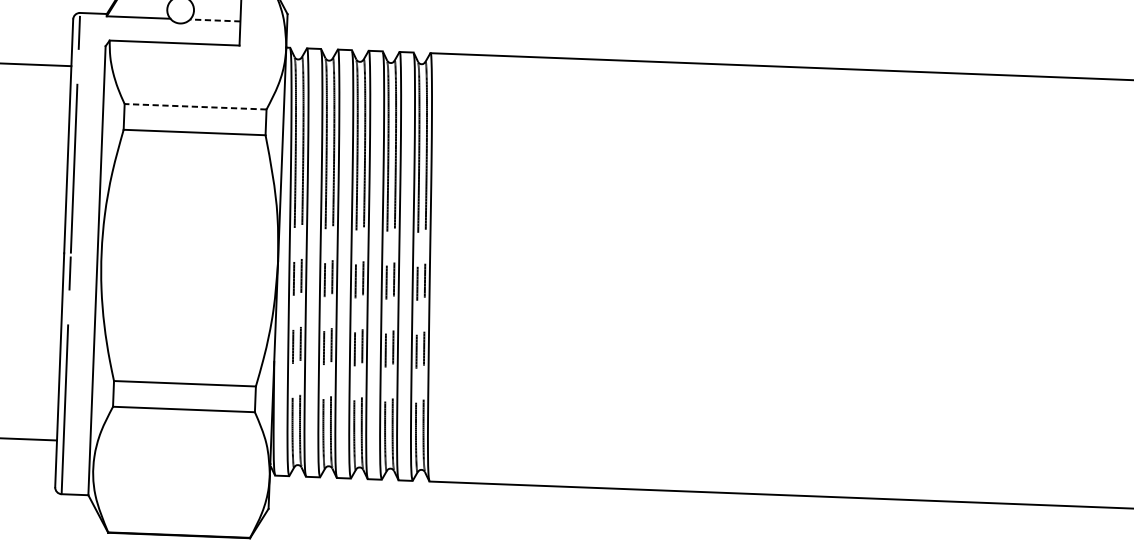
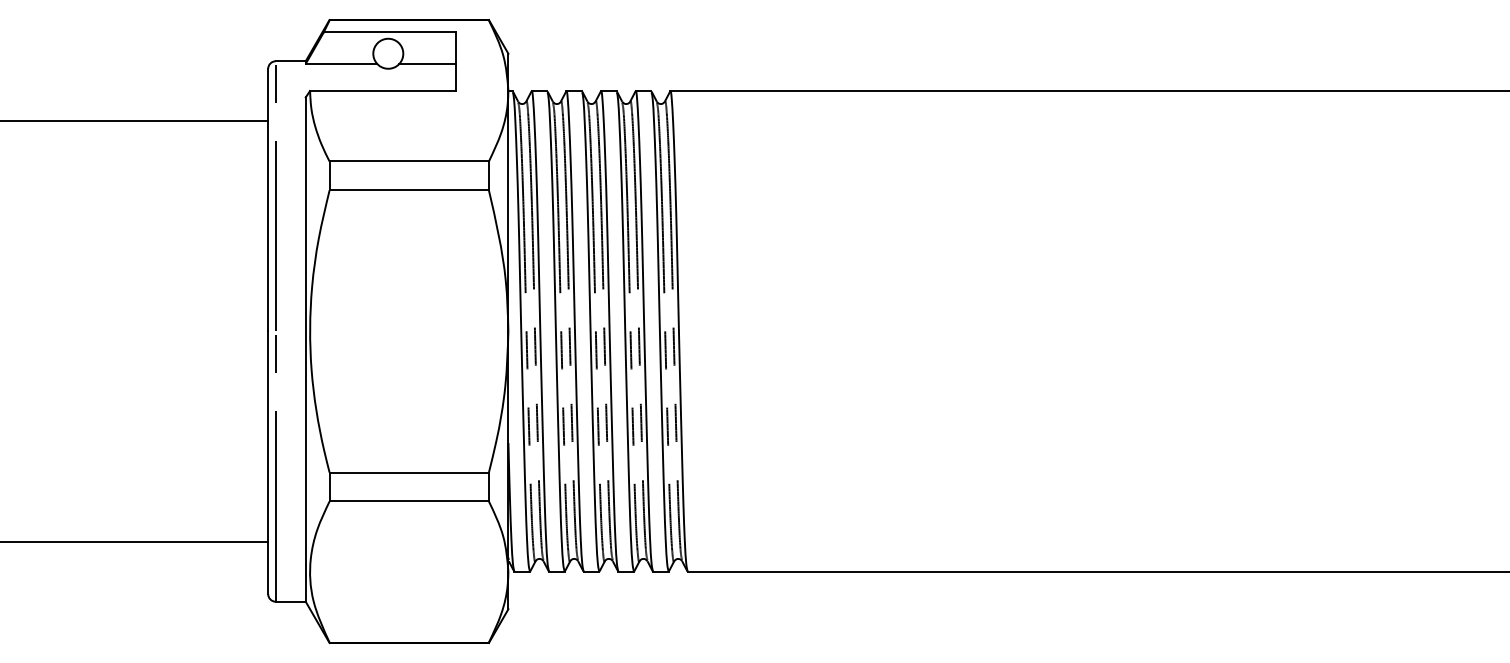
line: (215, 20) -> (427, 63), dashed -> solid
line: (195, 106) -> (409, 161), dashed -> solid

